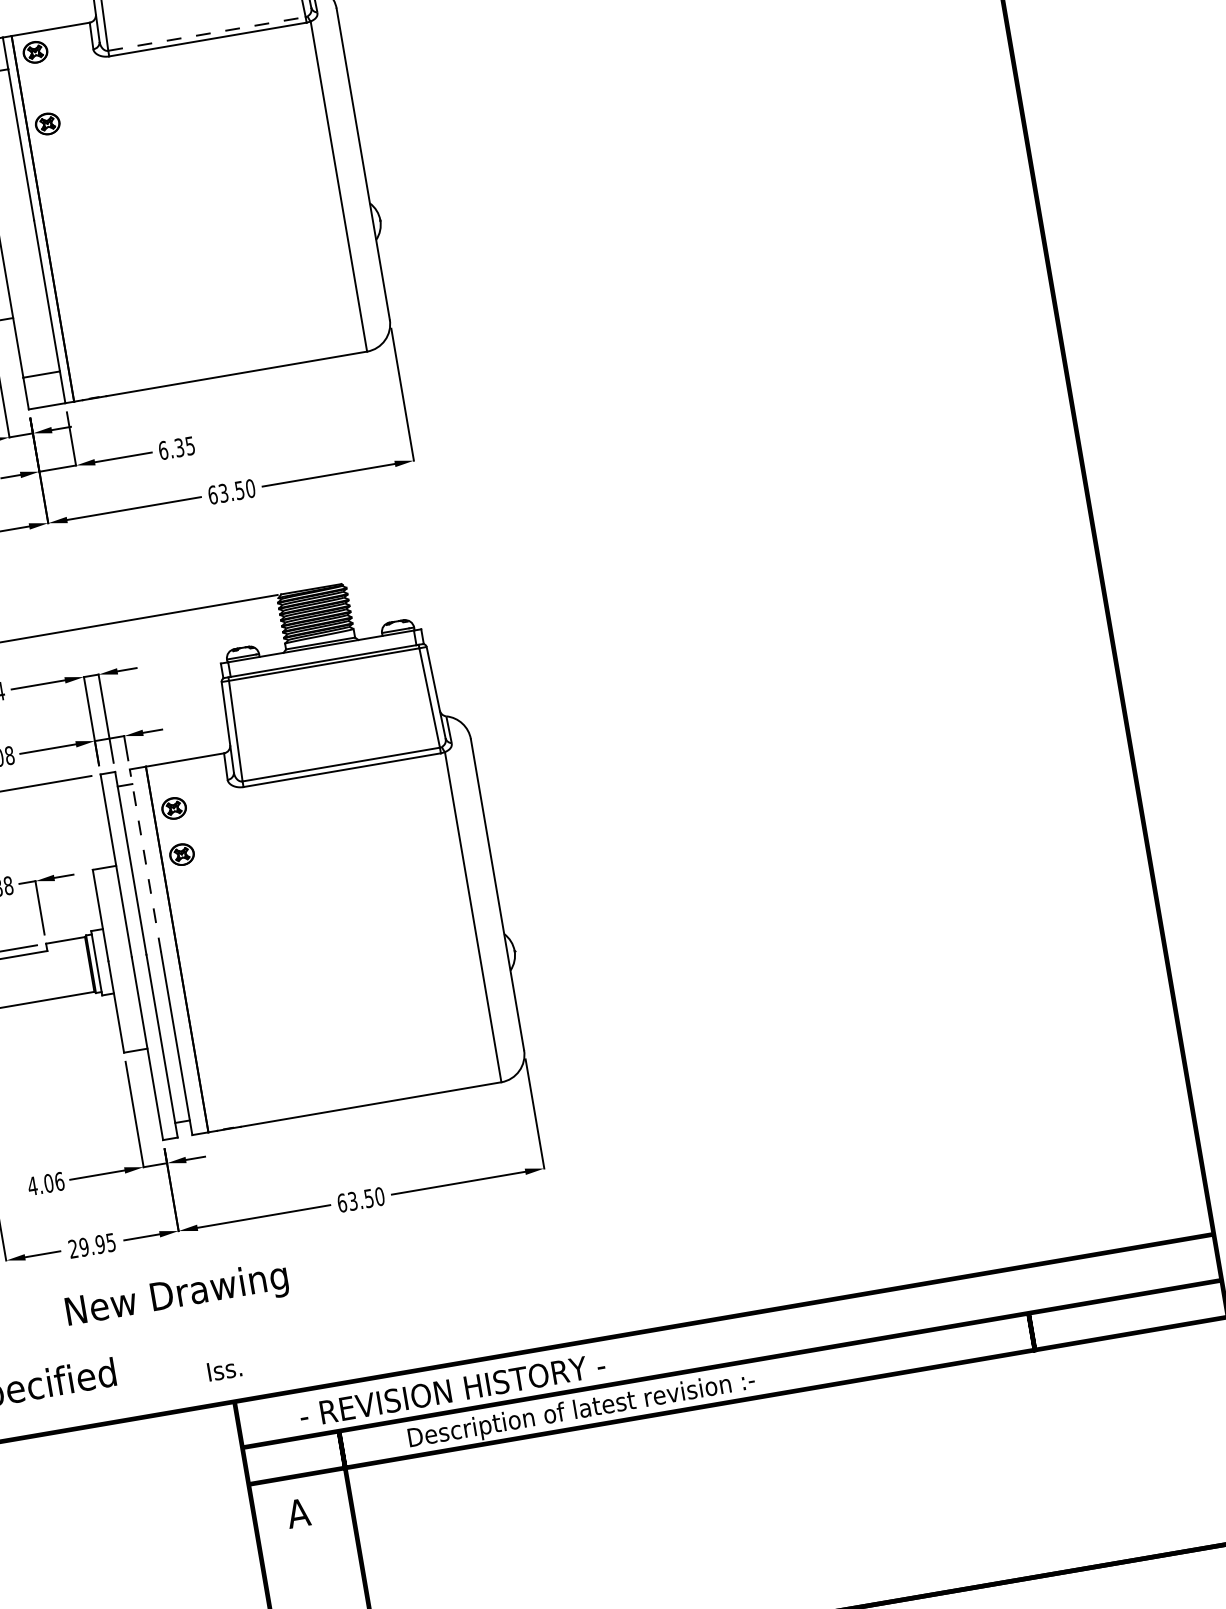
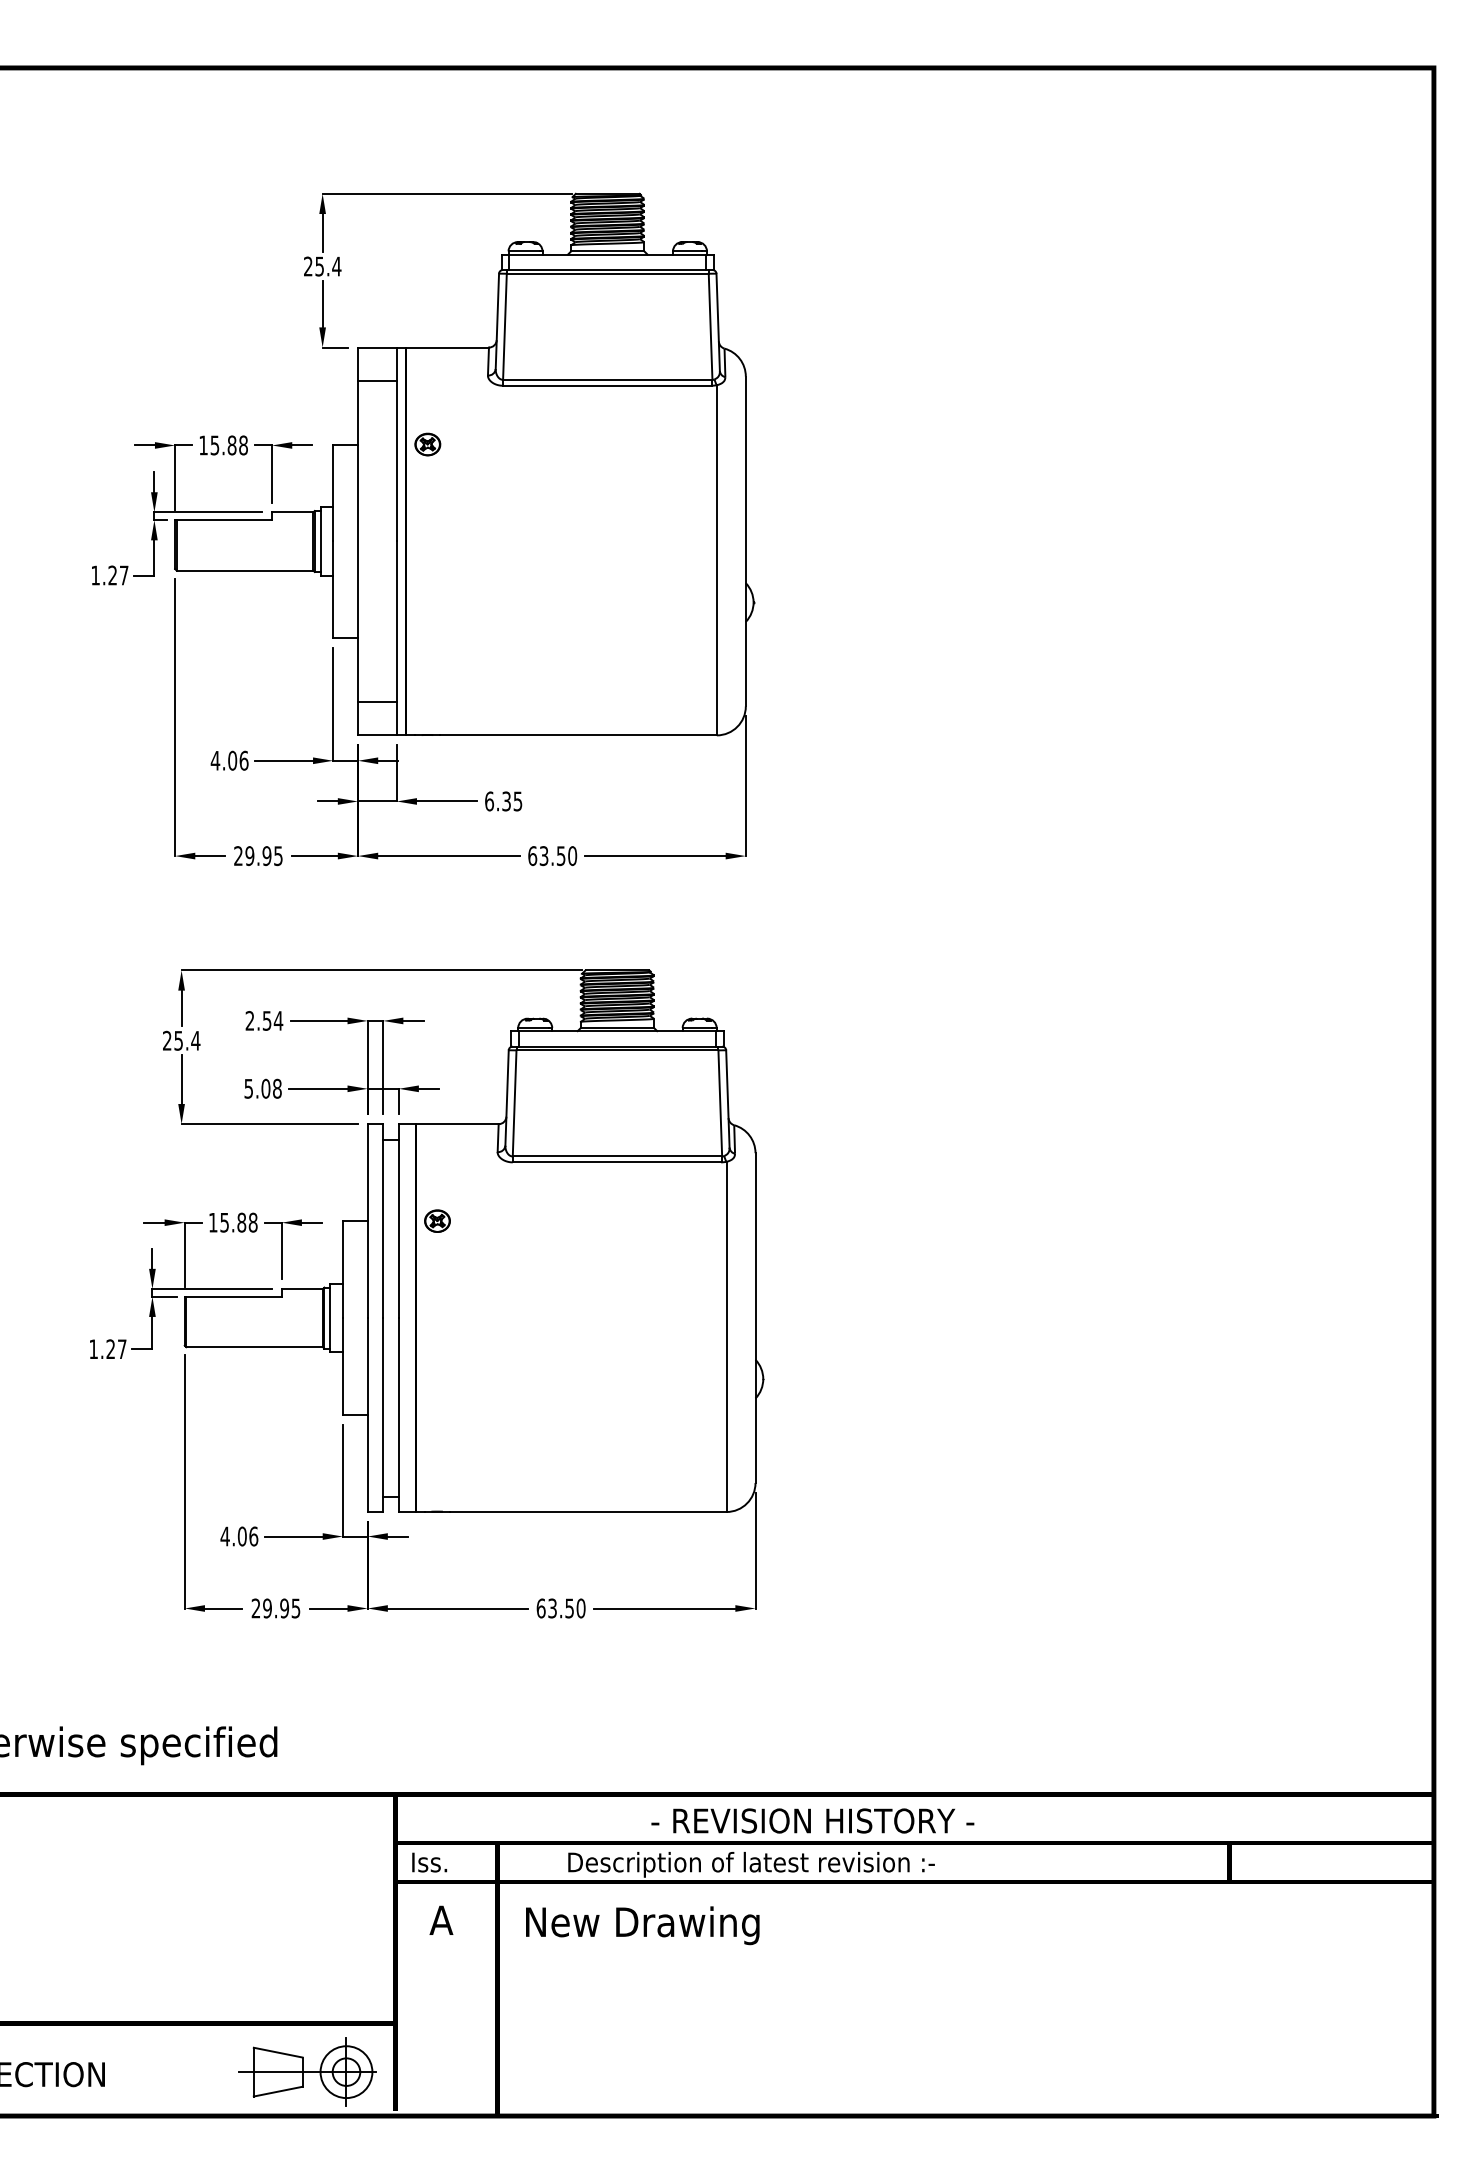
line: (206, 33) -> (607, 379), dashed -> solid
part: (35, 52) -> (427, 368), removed
part: (174, 807) -> (437, 1171), removed
line: (145, 861) -> (398, 1221), dashed -> solid
text: (177, 1296) -> (642, 1925), moved
text: (224, 1369) -> (429, 1862), moved
text: (452, 1390) -> (812, 1820), moved

